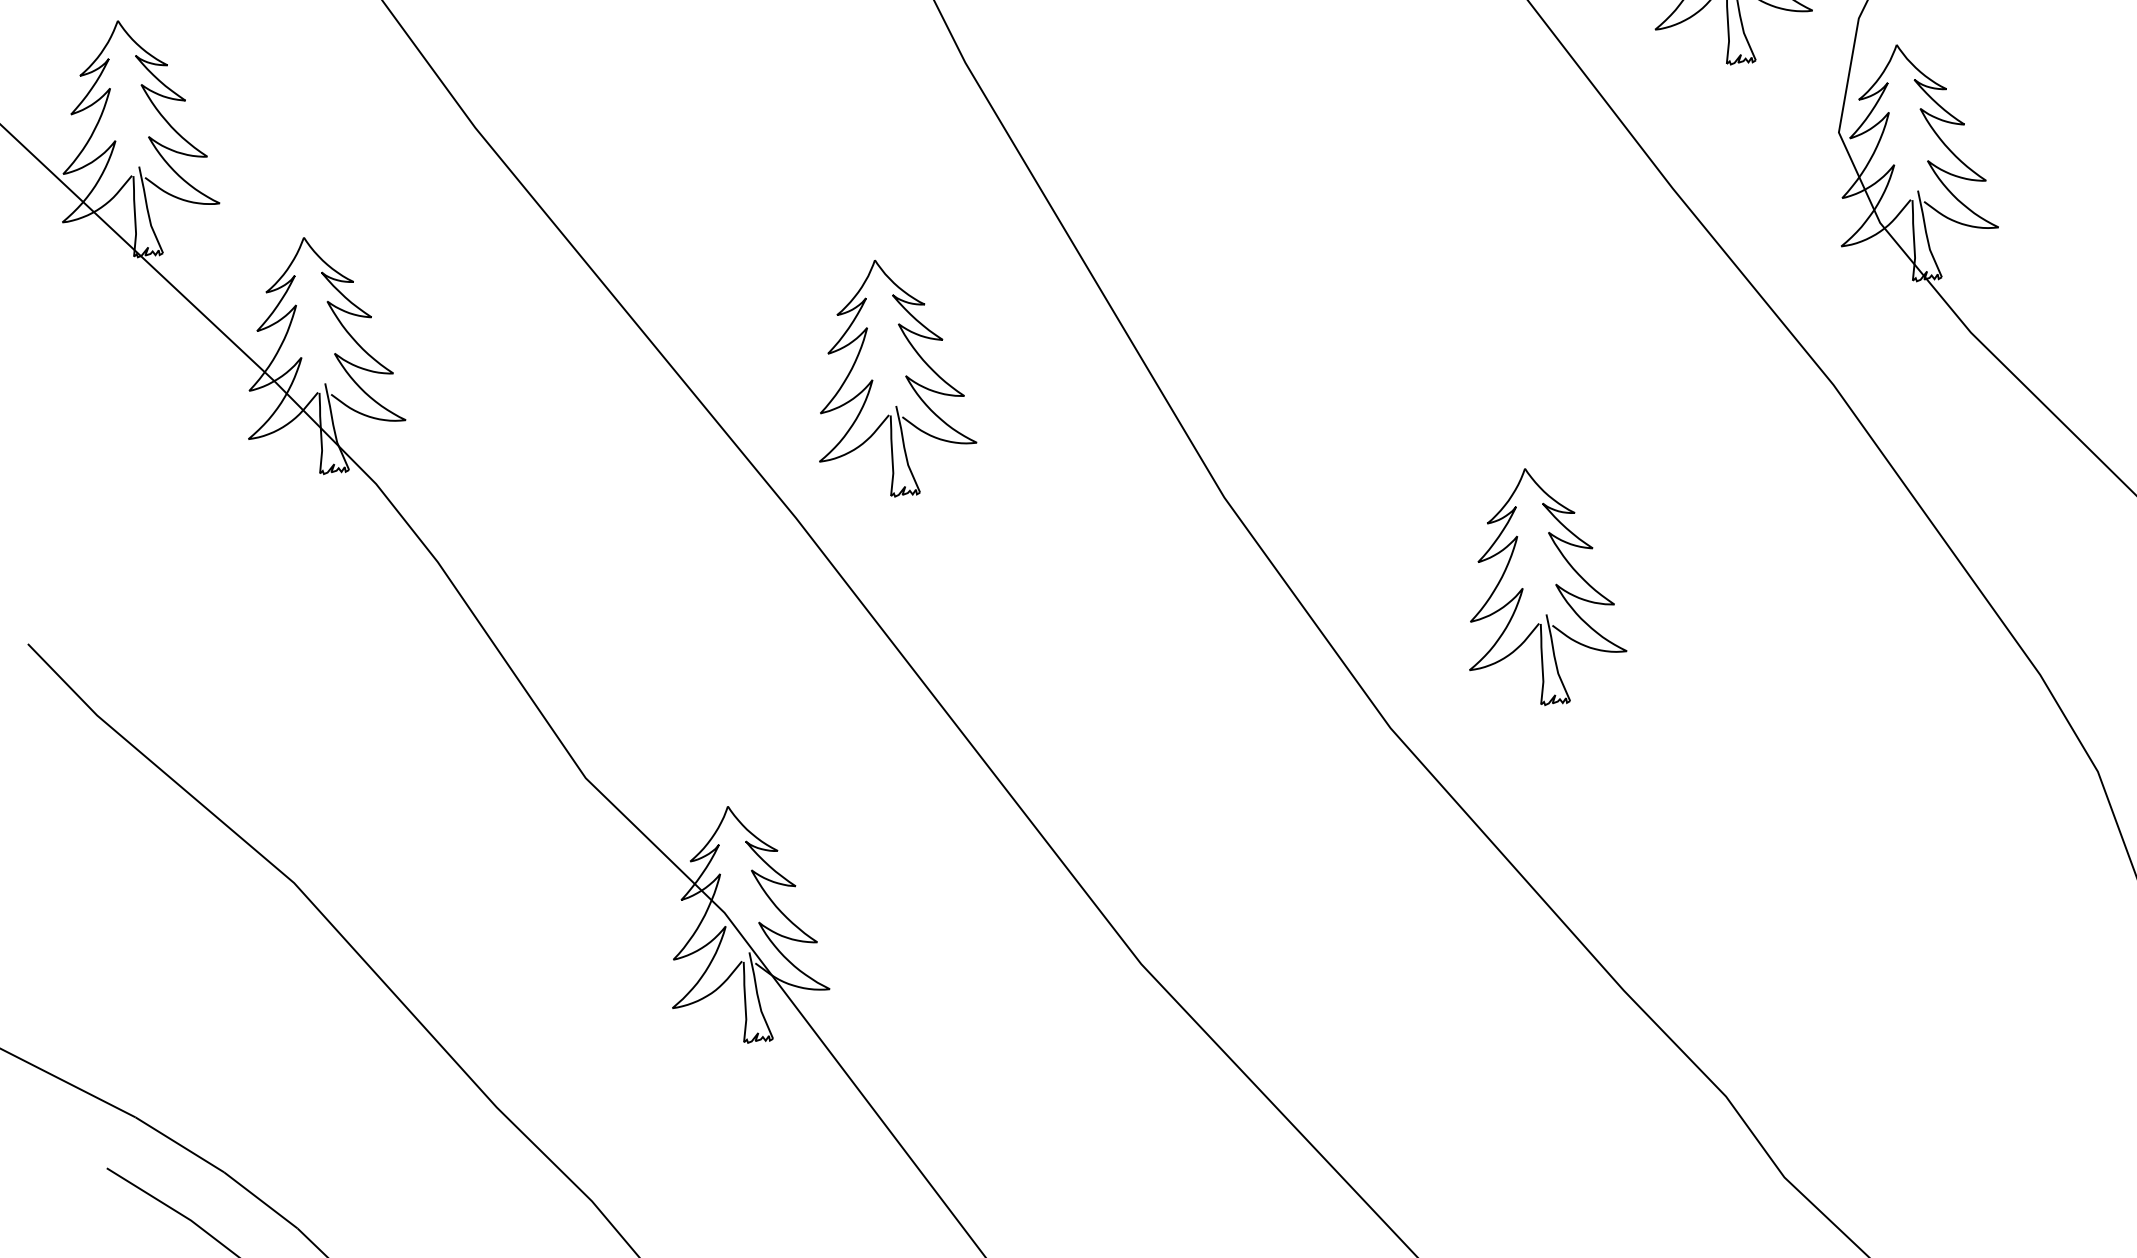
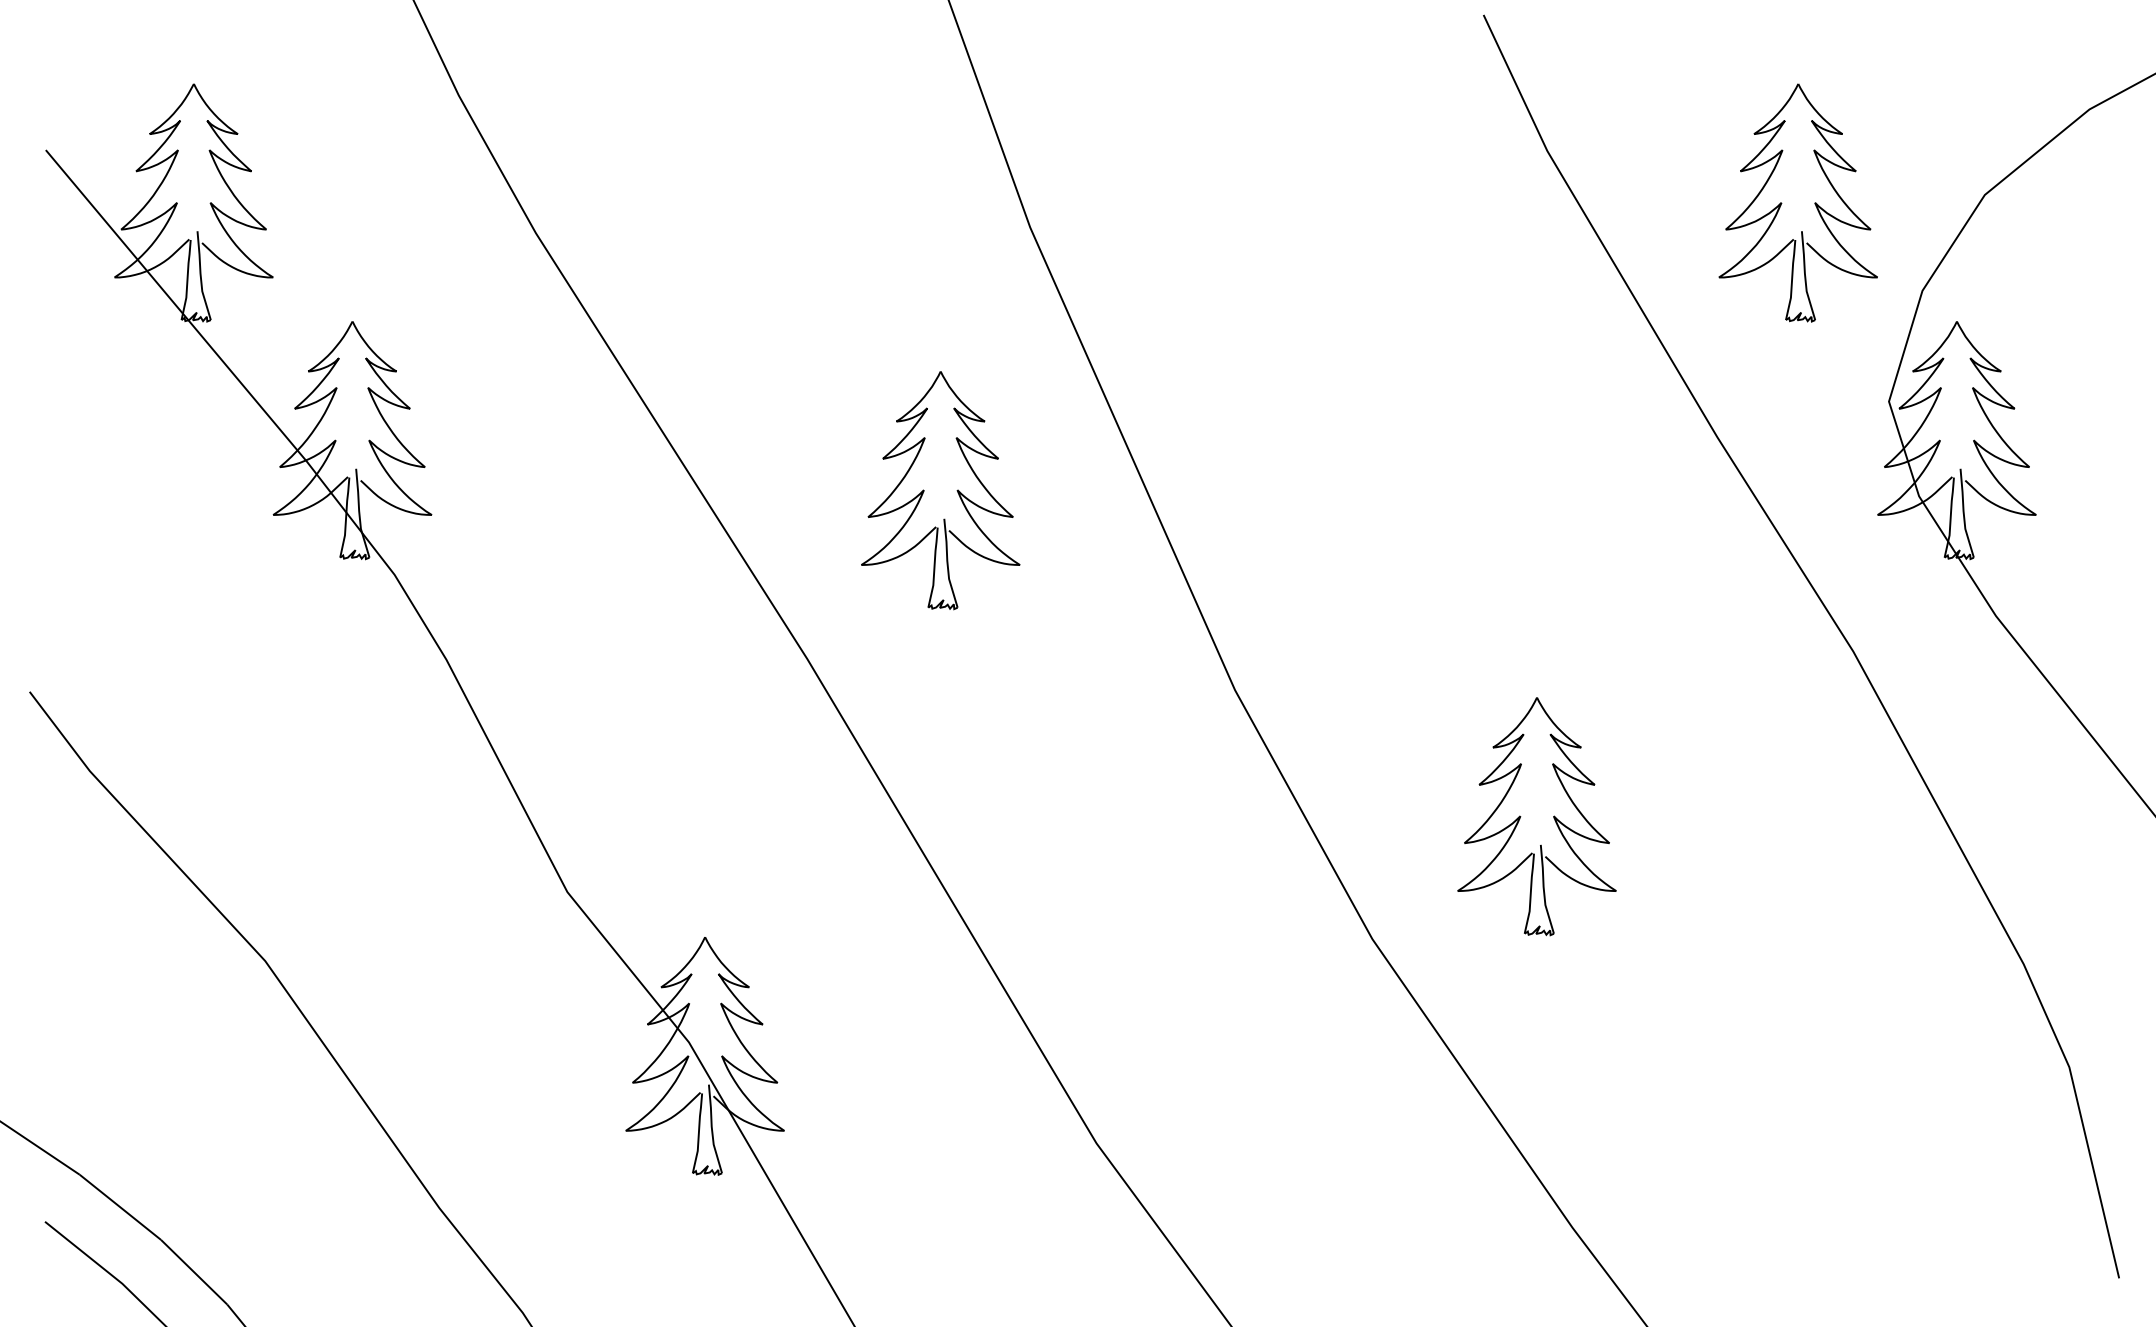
part: (873, 380) -> (924, 490), moved

